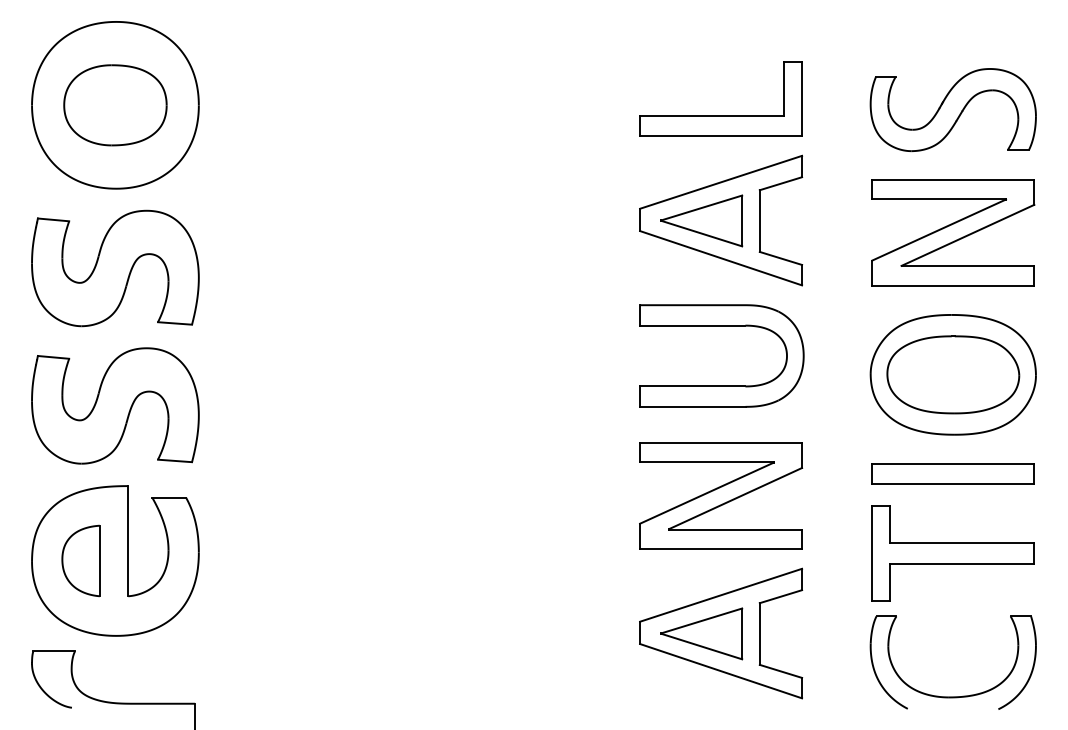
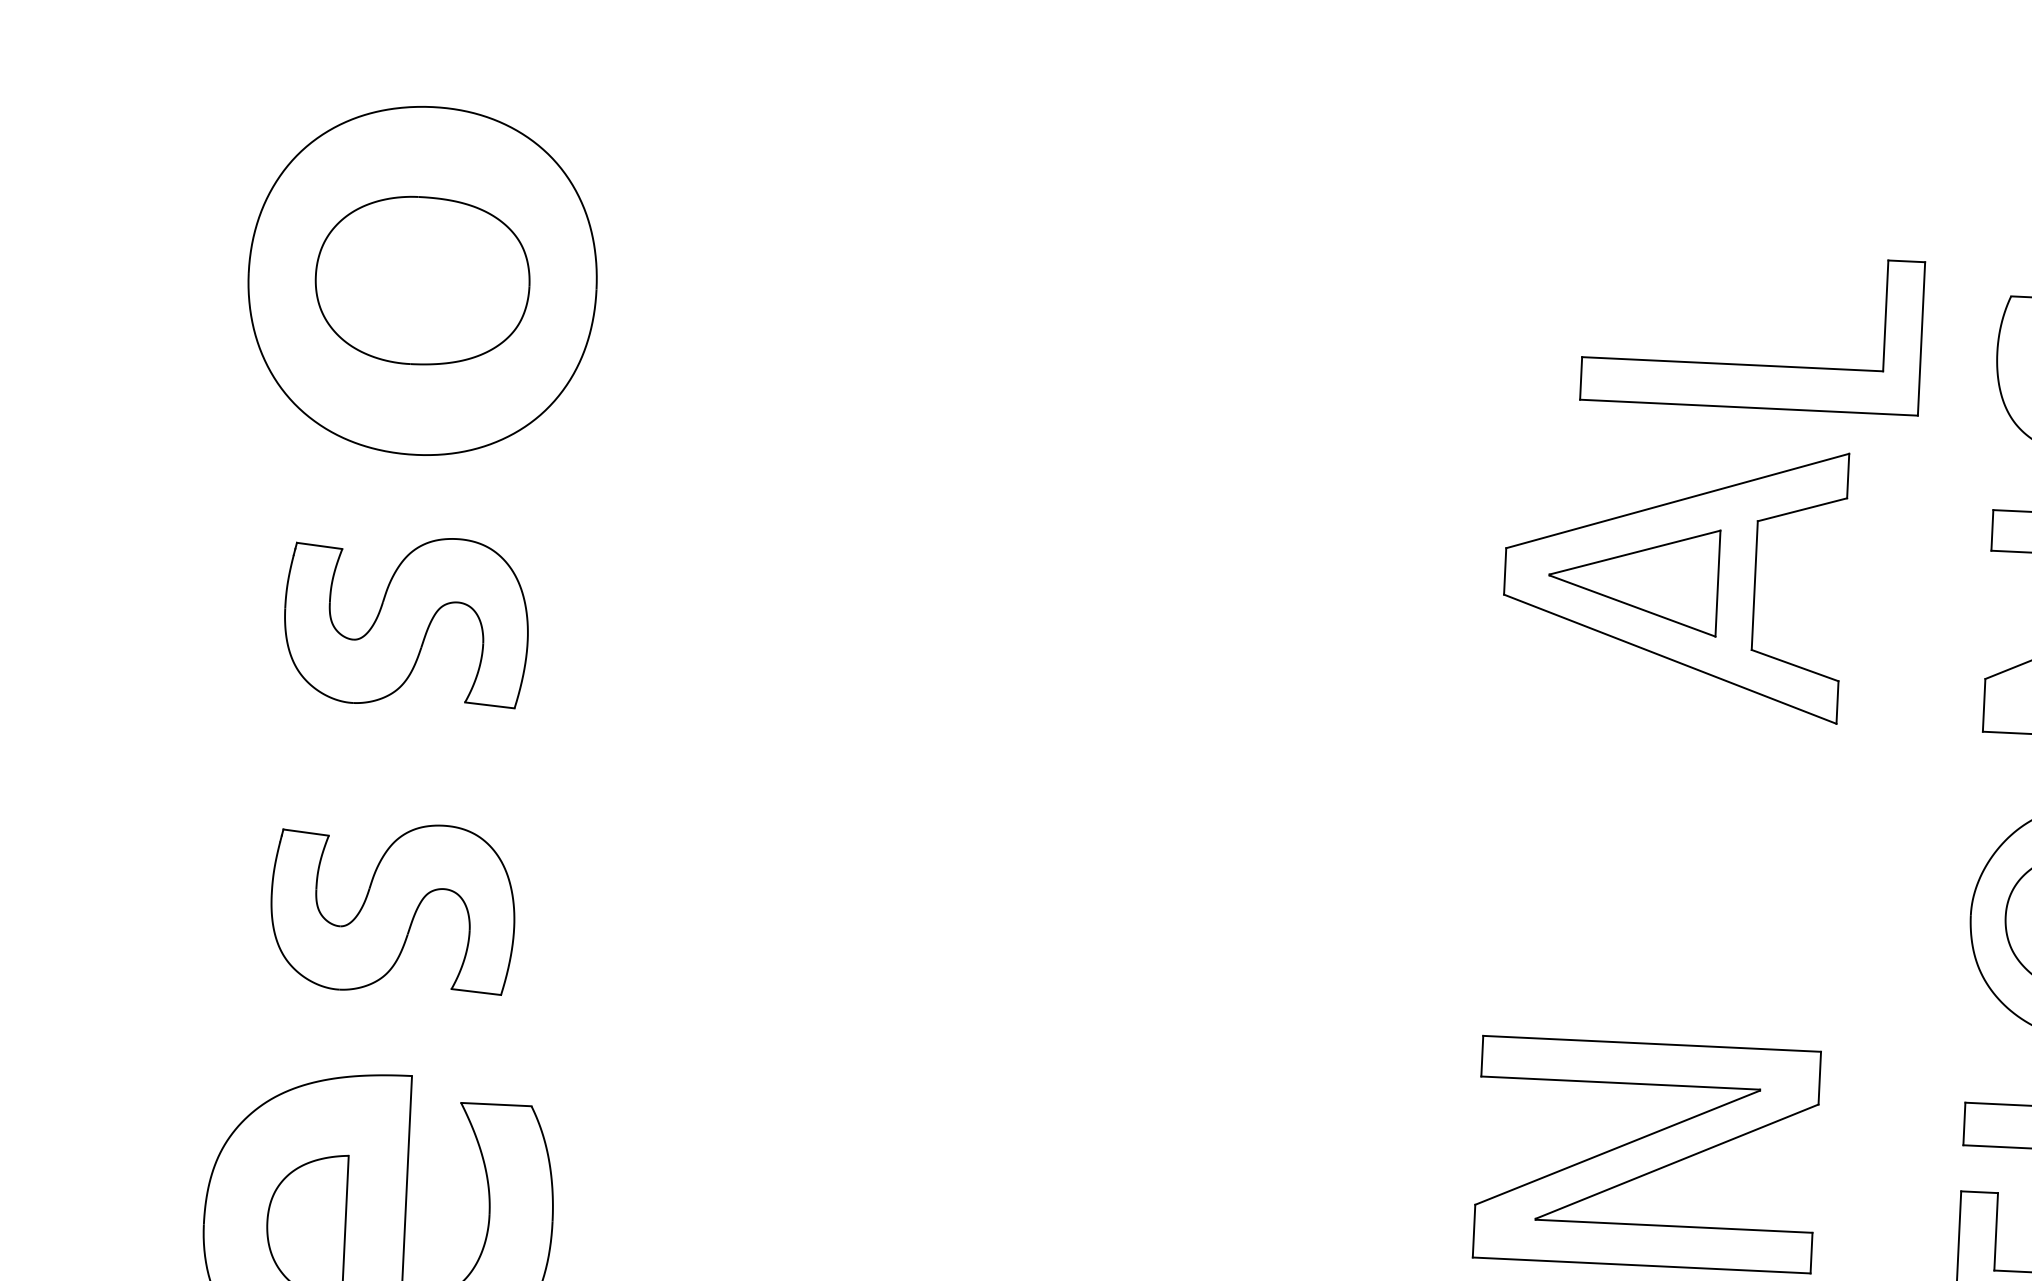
part: (720, 115) -> (1749, 364), moved
part: (115, 268) -> (406, 621), size x0.7
part: (721, 326) -> (1664, 801), removed
part: (115, 405) -> (393, 906), size x0.7

